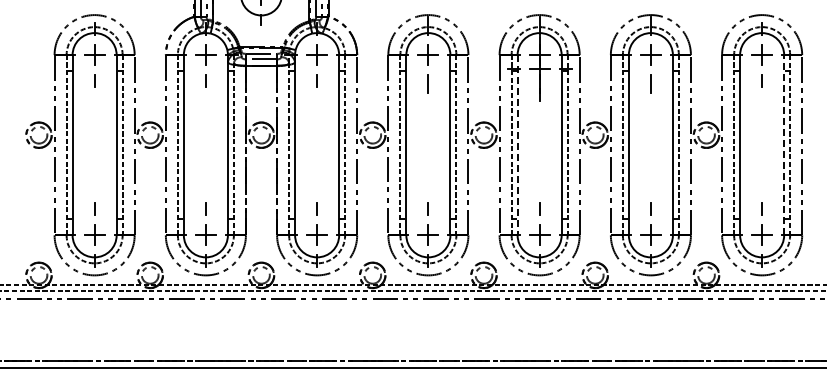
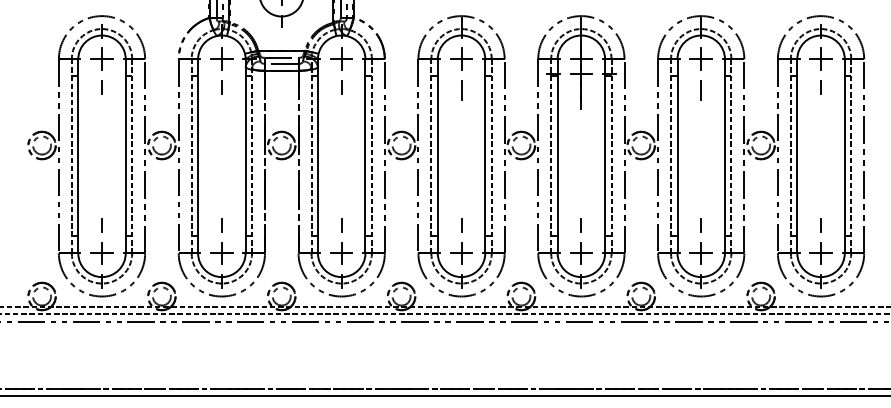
line: (784, 144) -> (845, 155), dashed -> solid
line: (517, 145) -> (557, 156), dashed -> solid

